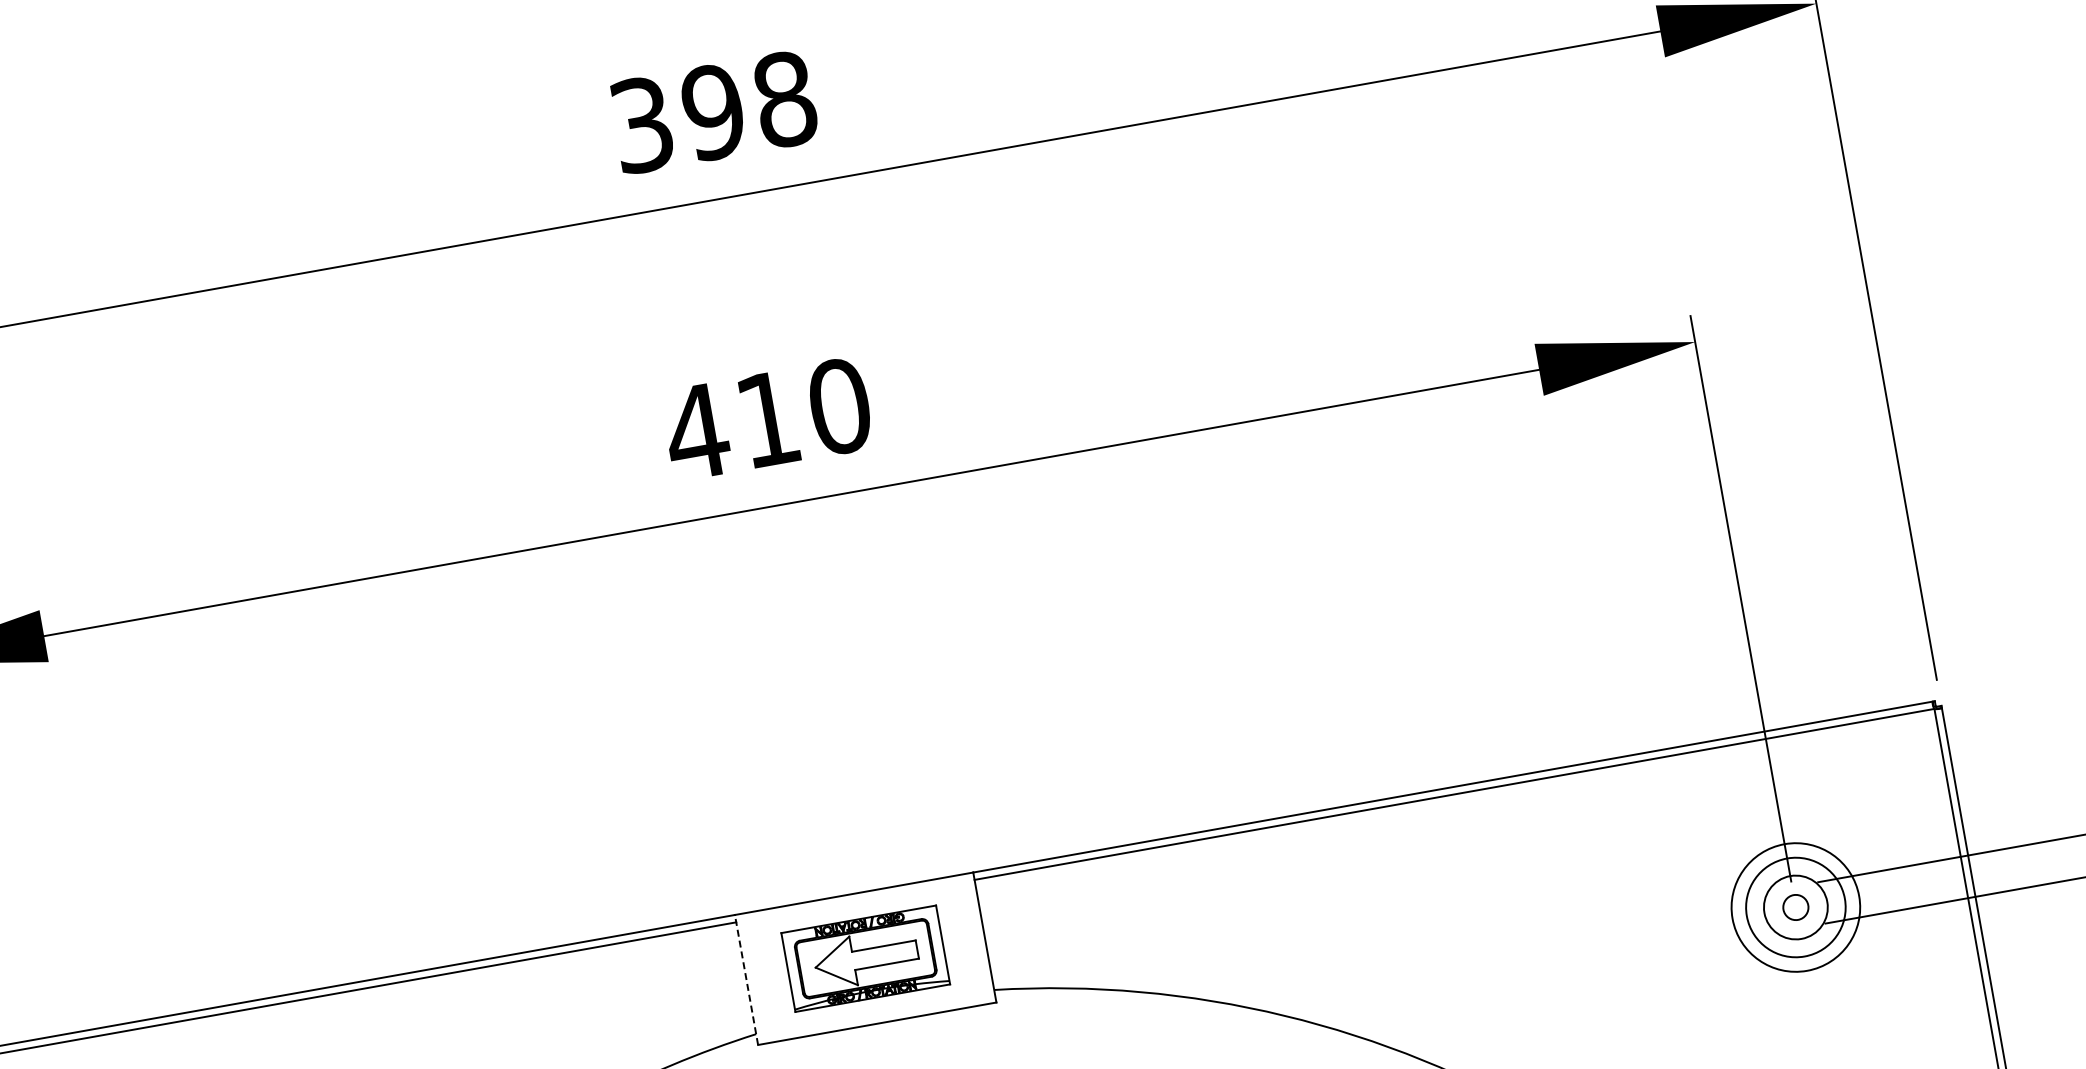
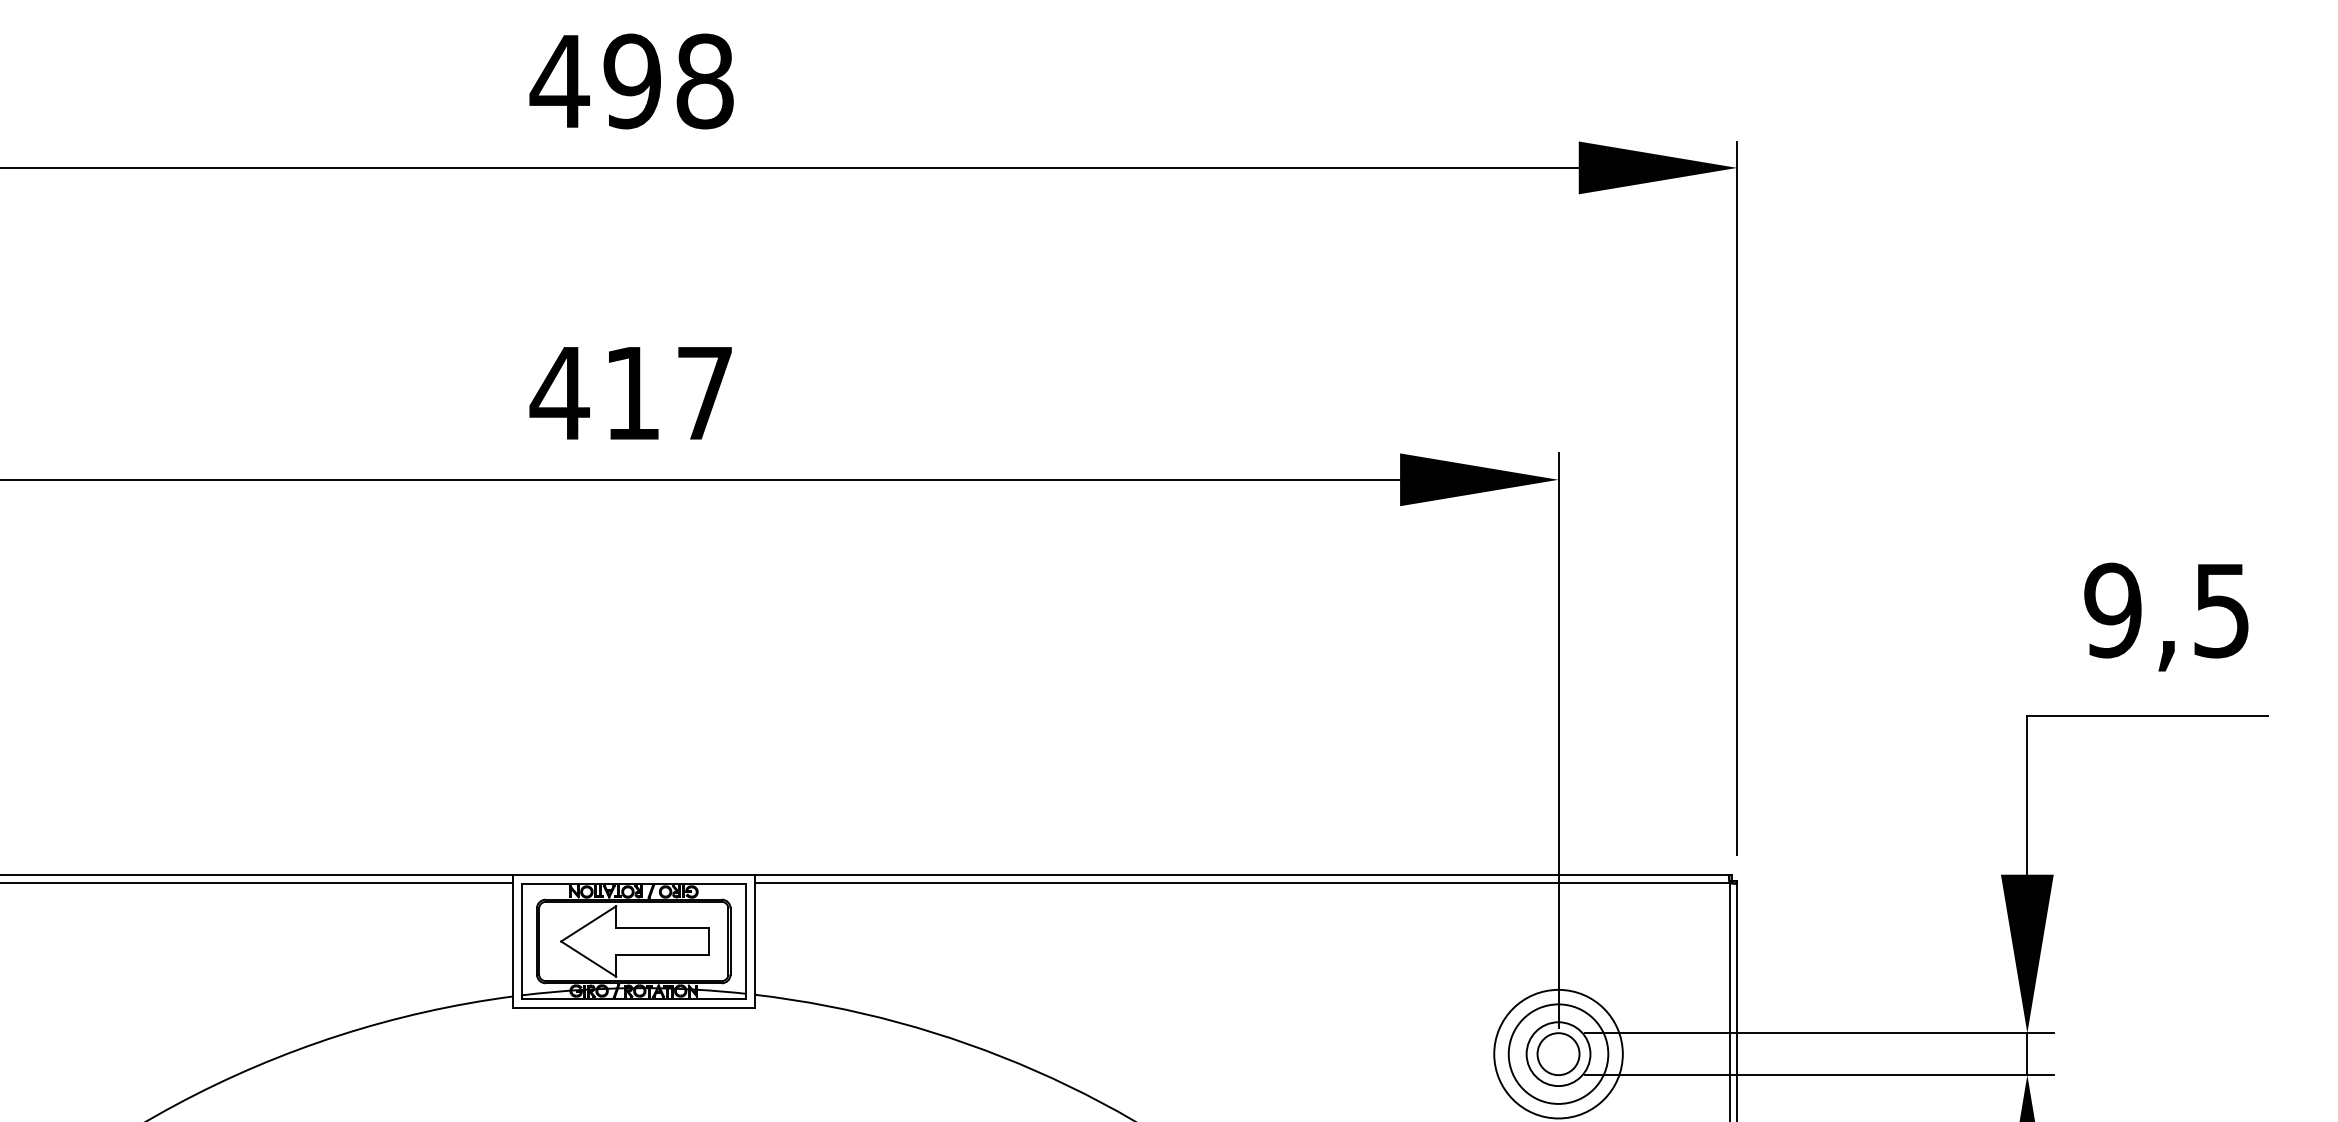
text: (641, 125) -> (559, 81), 398 -> 498
text: (839, 406) -> (704, 393), 410 -> 417
circle: (1795, 907) -> (1558, 1054), size x1.67
part: (865, 958) -> (633, 941), size x1.43
line: (746, 979) -> (512, 940), dashed -> solid

